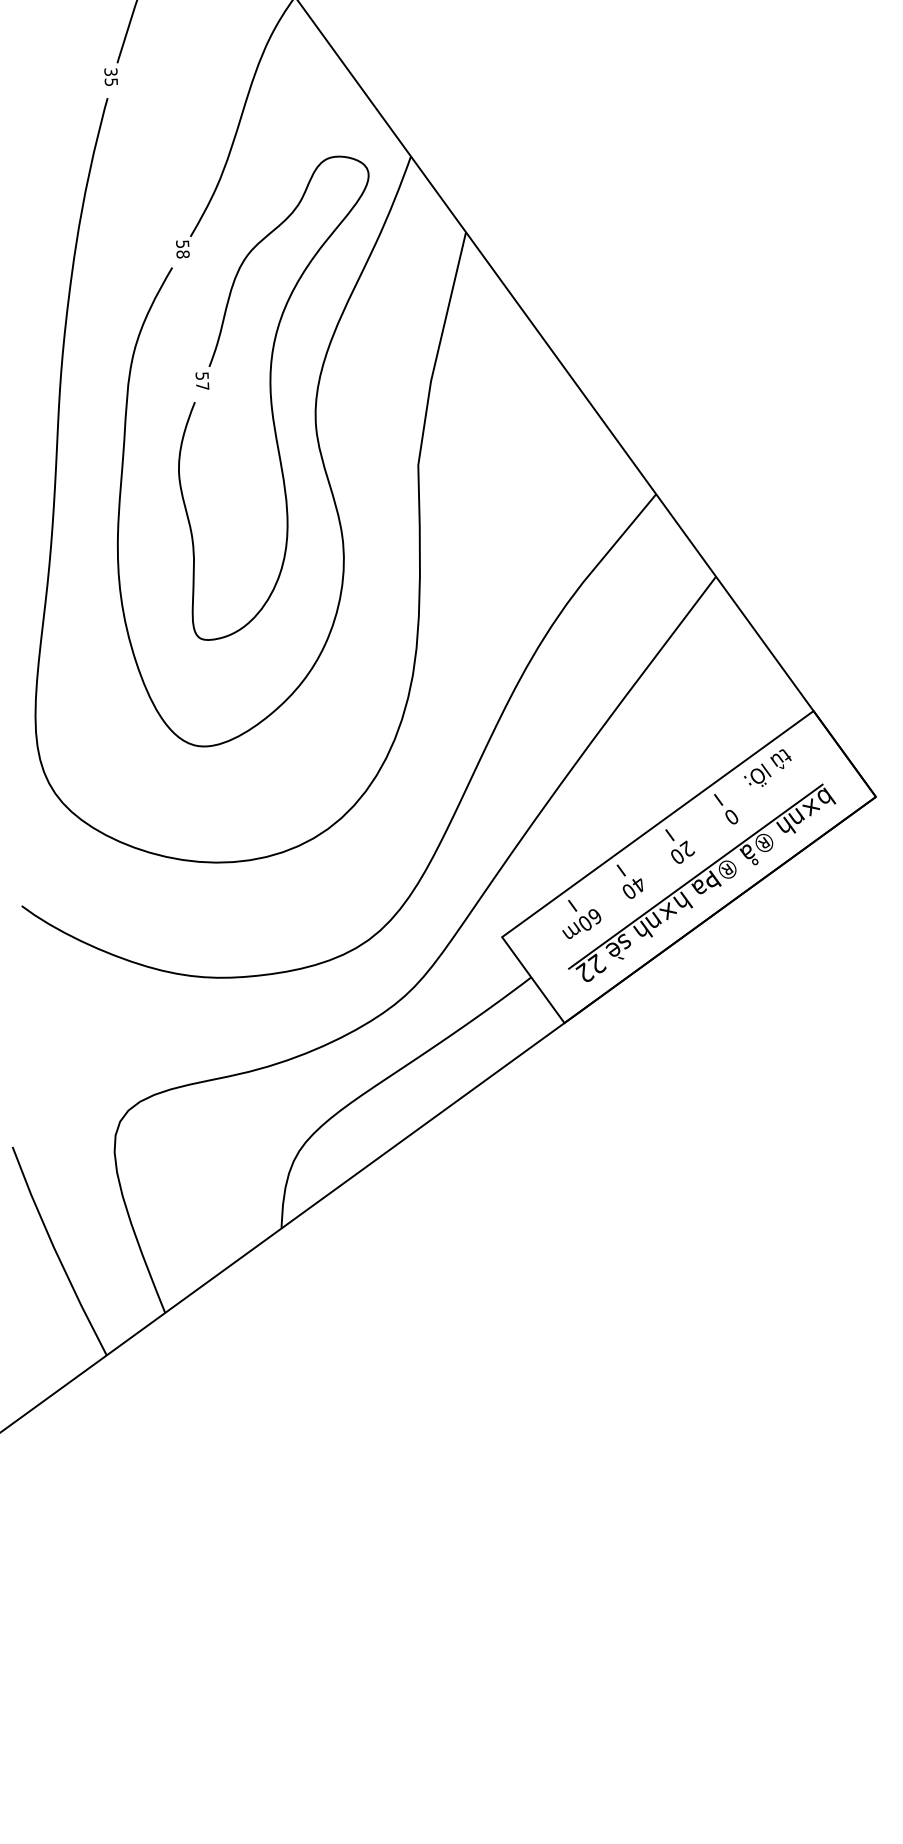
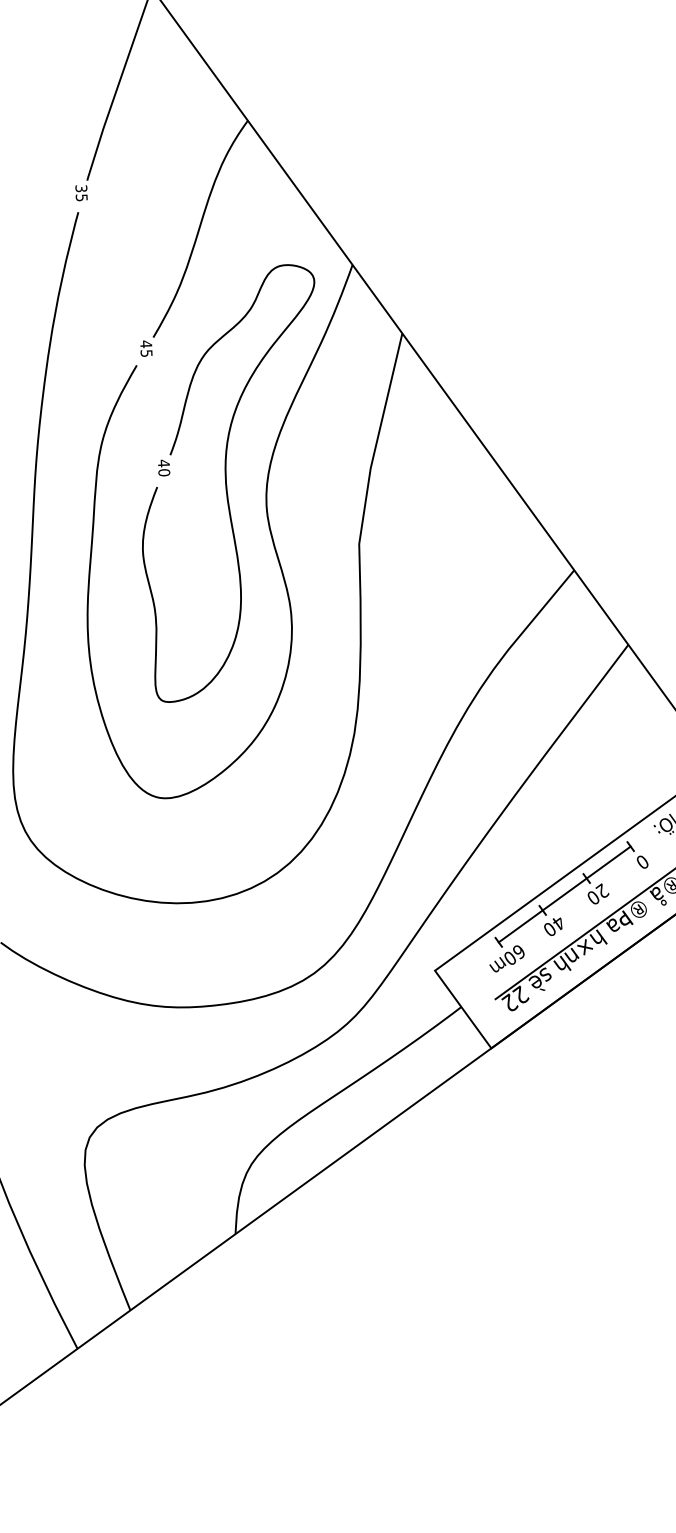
text: (182, 249) -> (146, 349), 58 -> 45
text: (202, 381) -> (164, 468), 57 -> 40
line: (645, 852) -> (564, 894), added

